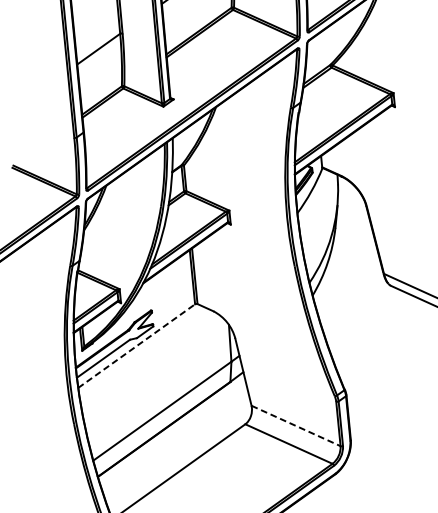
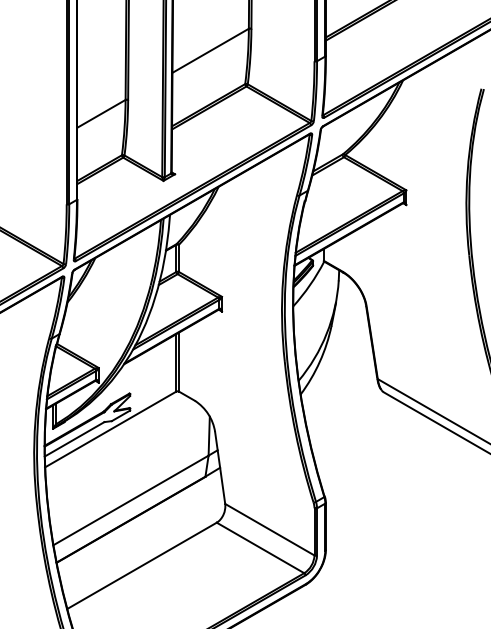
line: (136, 346) -> (110, 429), dashed -> solid
line: (295, 425) -> (269, 529), dashed -> solid

